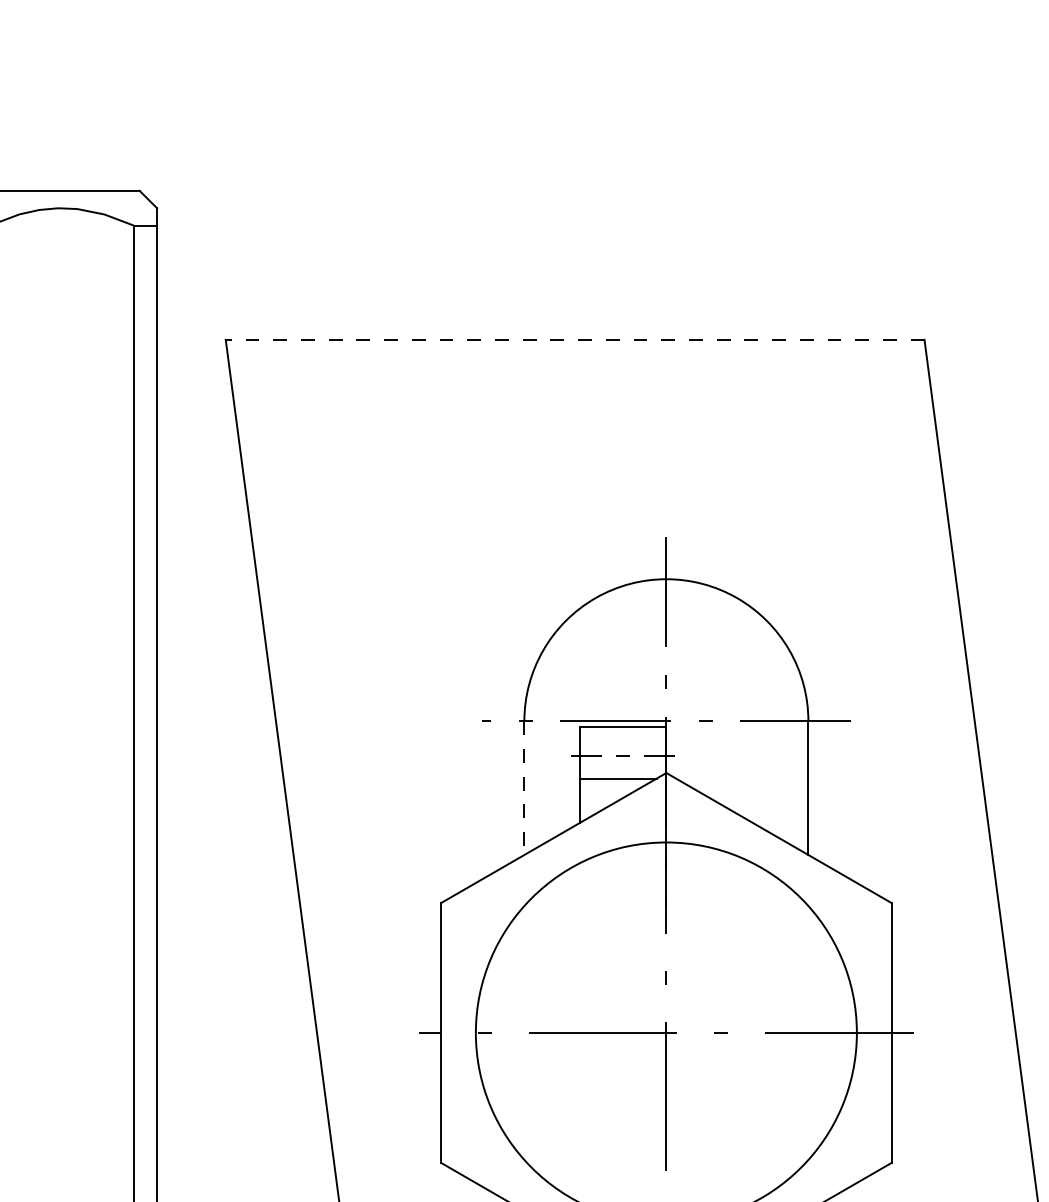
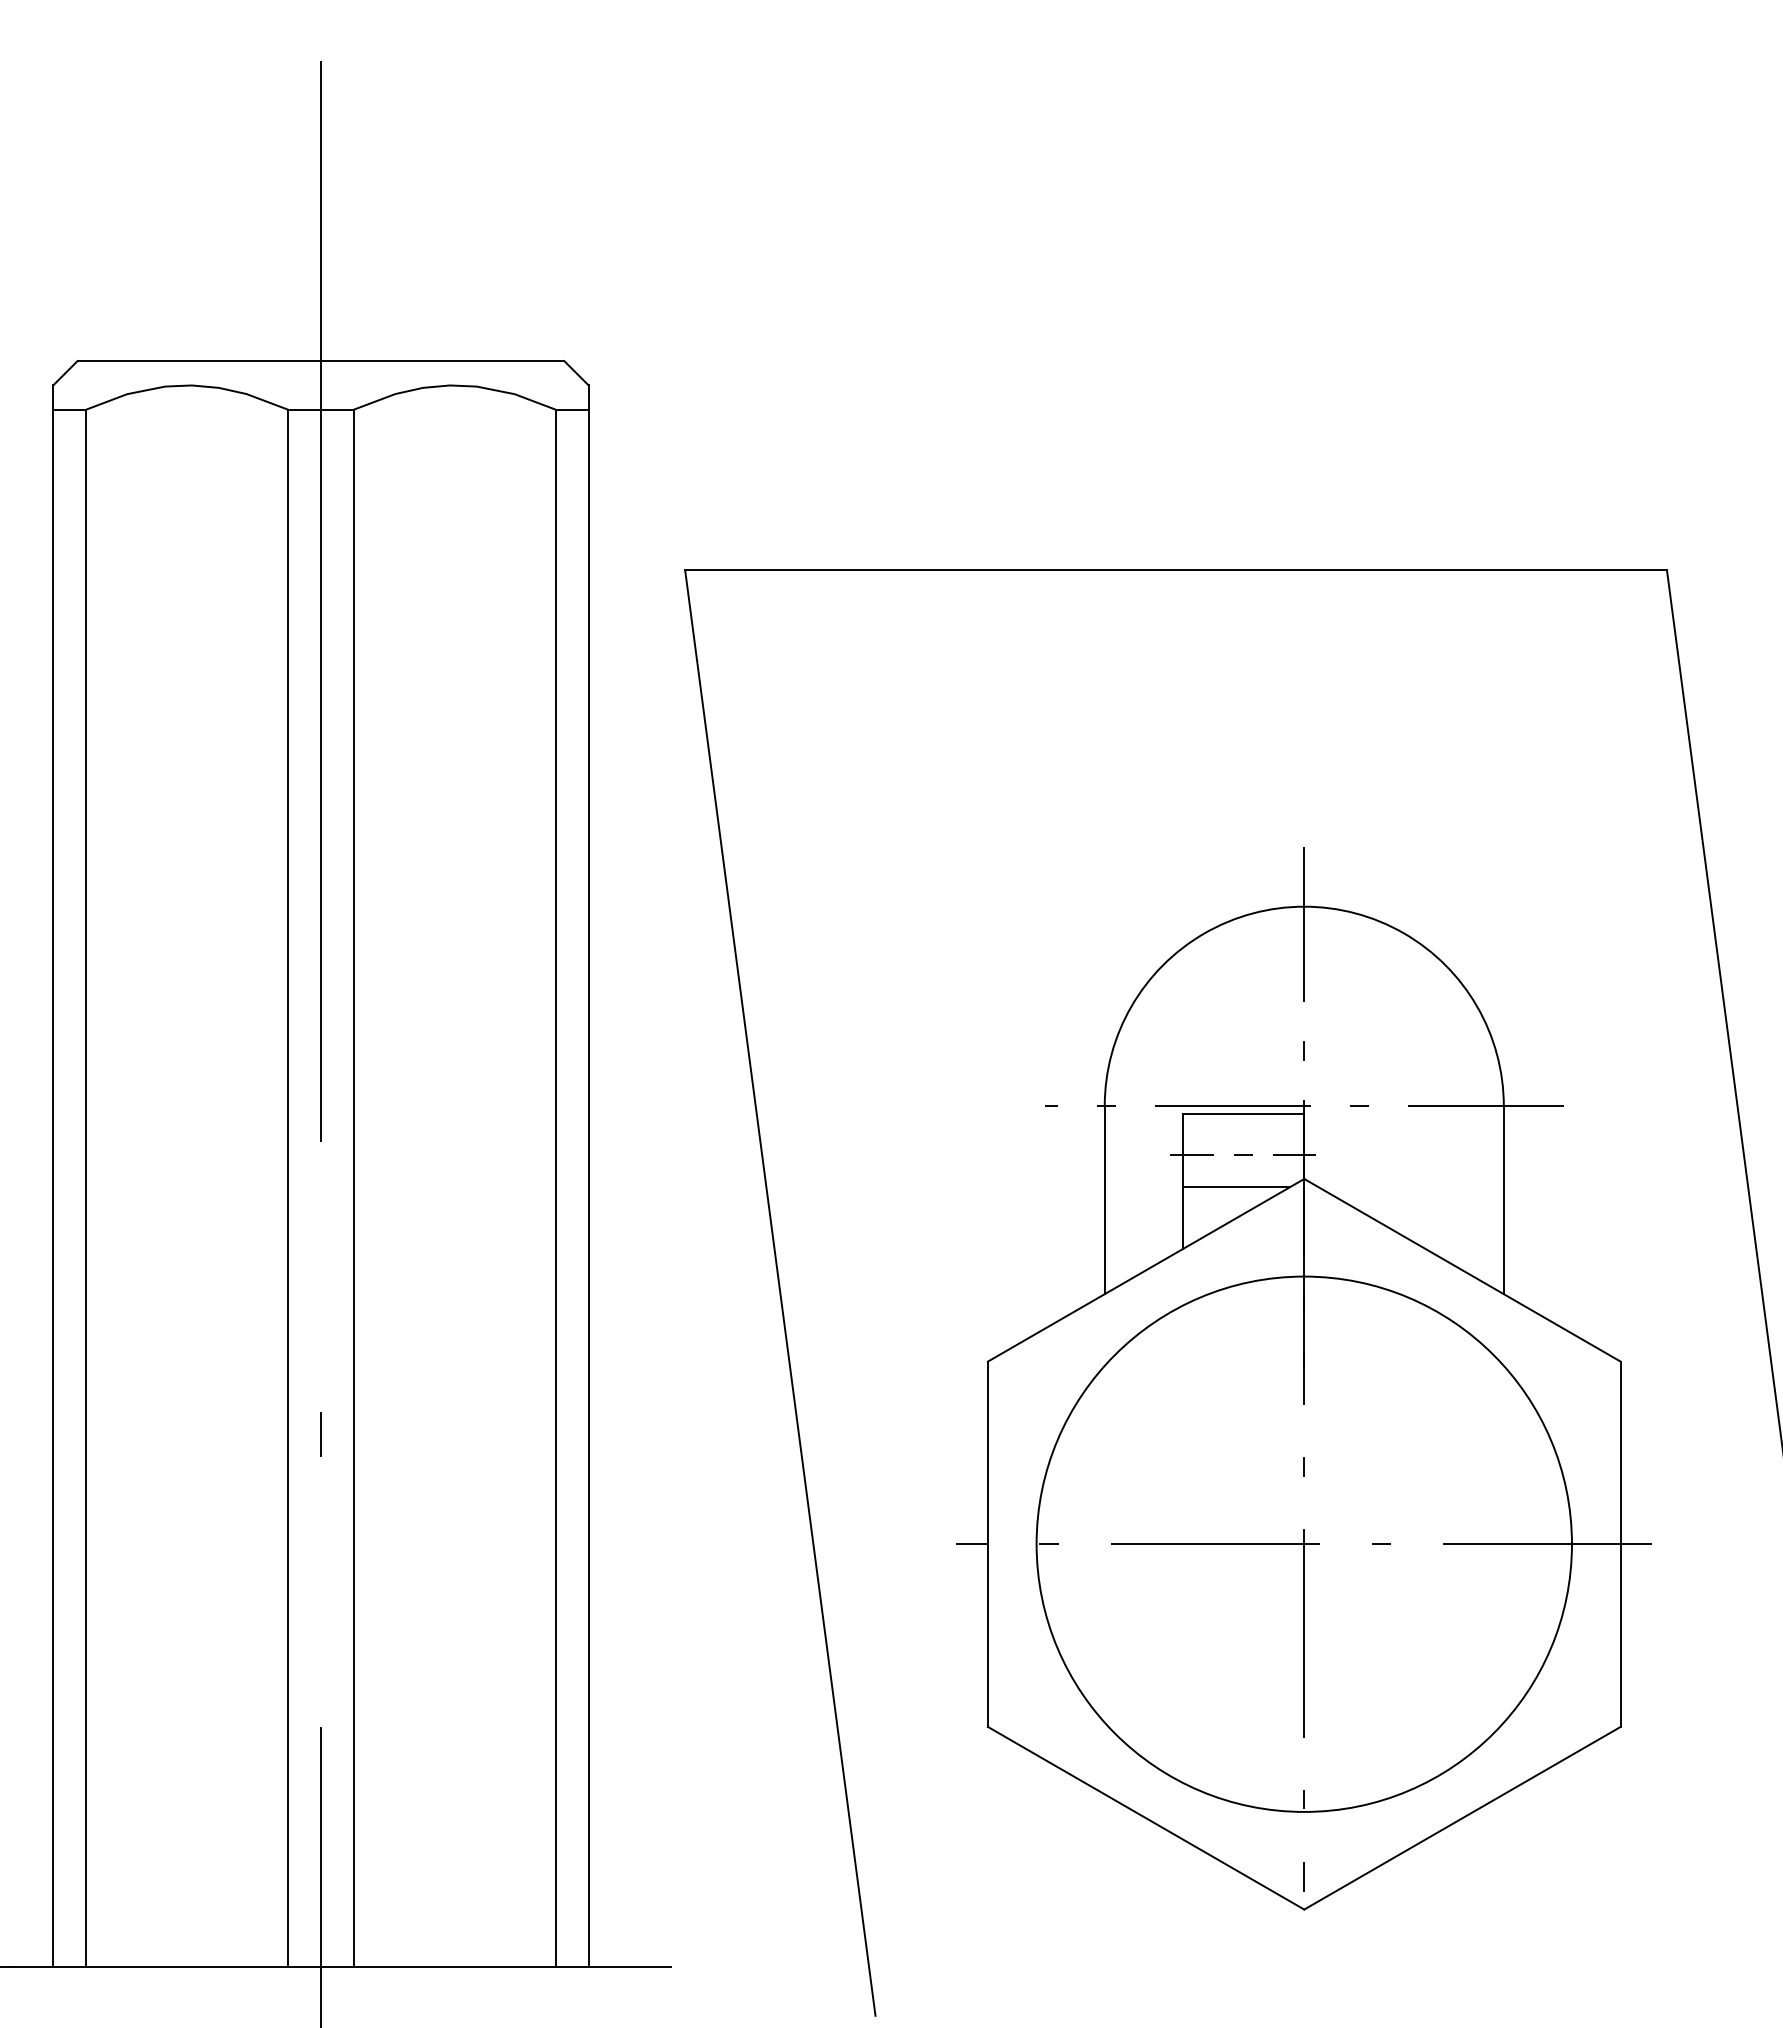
line: (575, 339) -> (1176, 570), dashed -> solid
line: (524, 788) -> (1104, 1200), dashed -> solid

